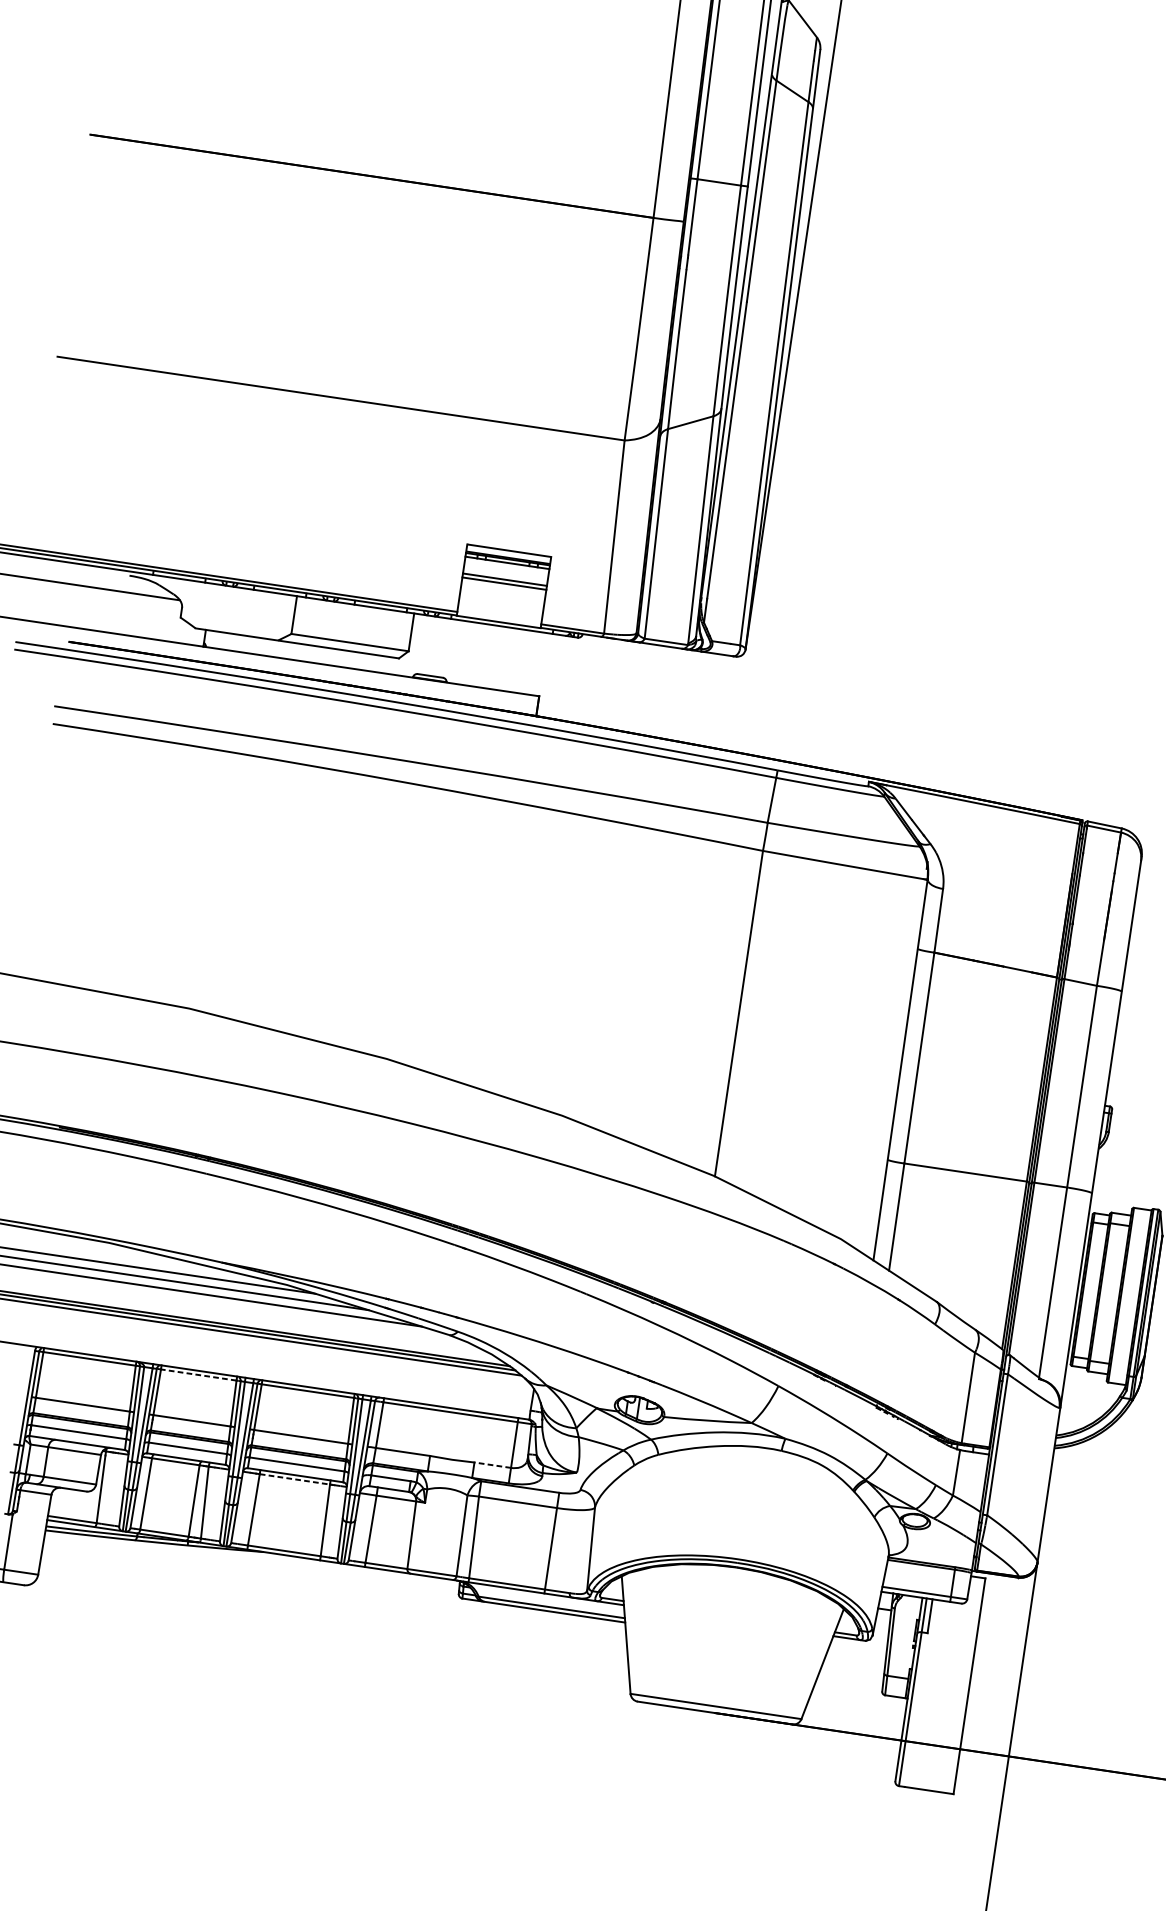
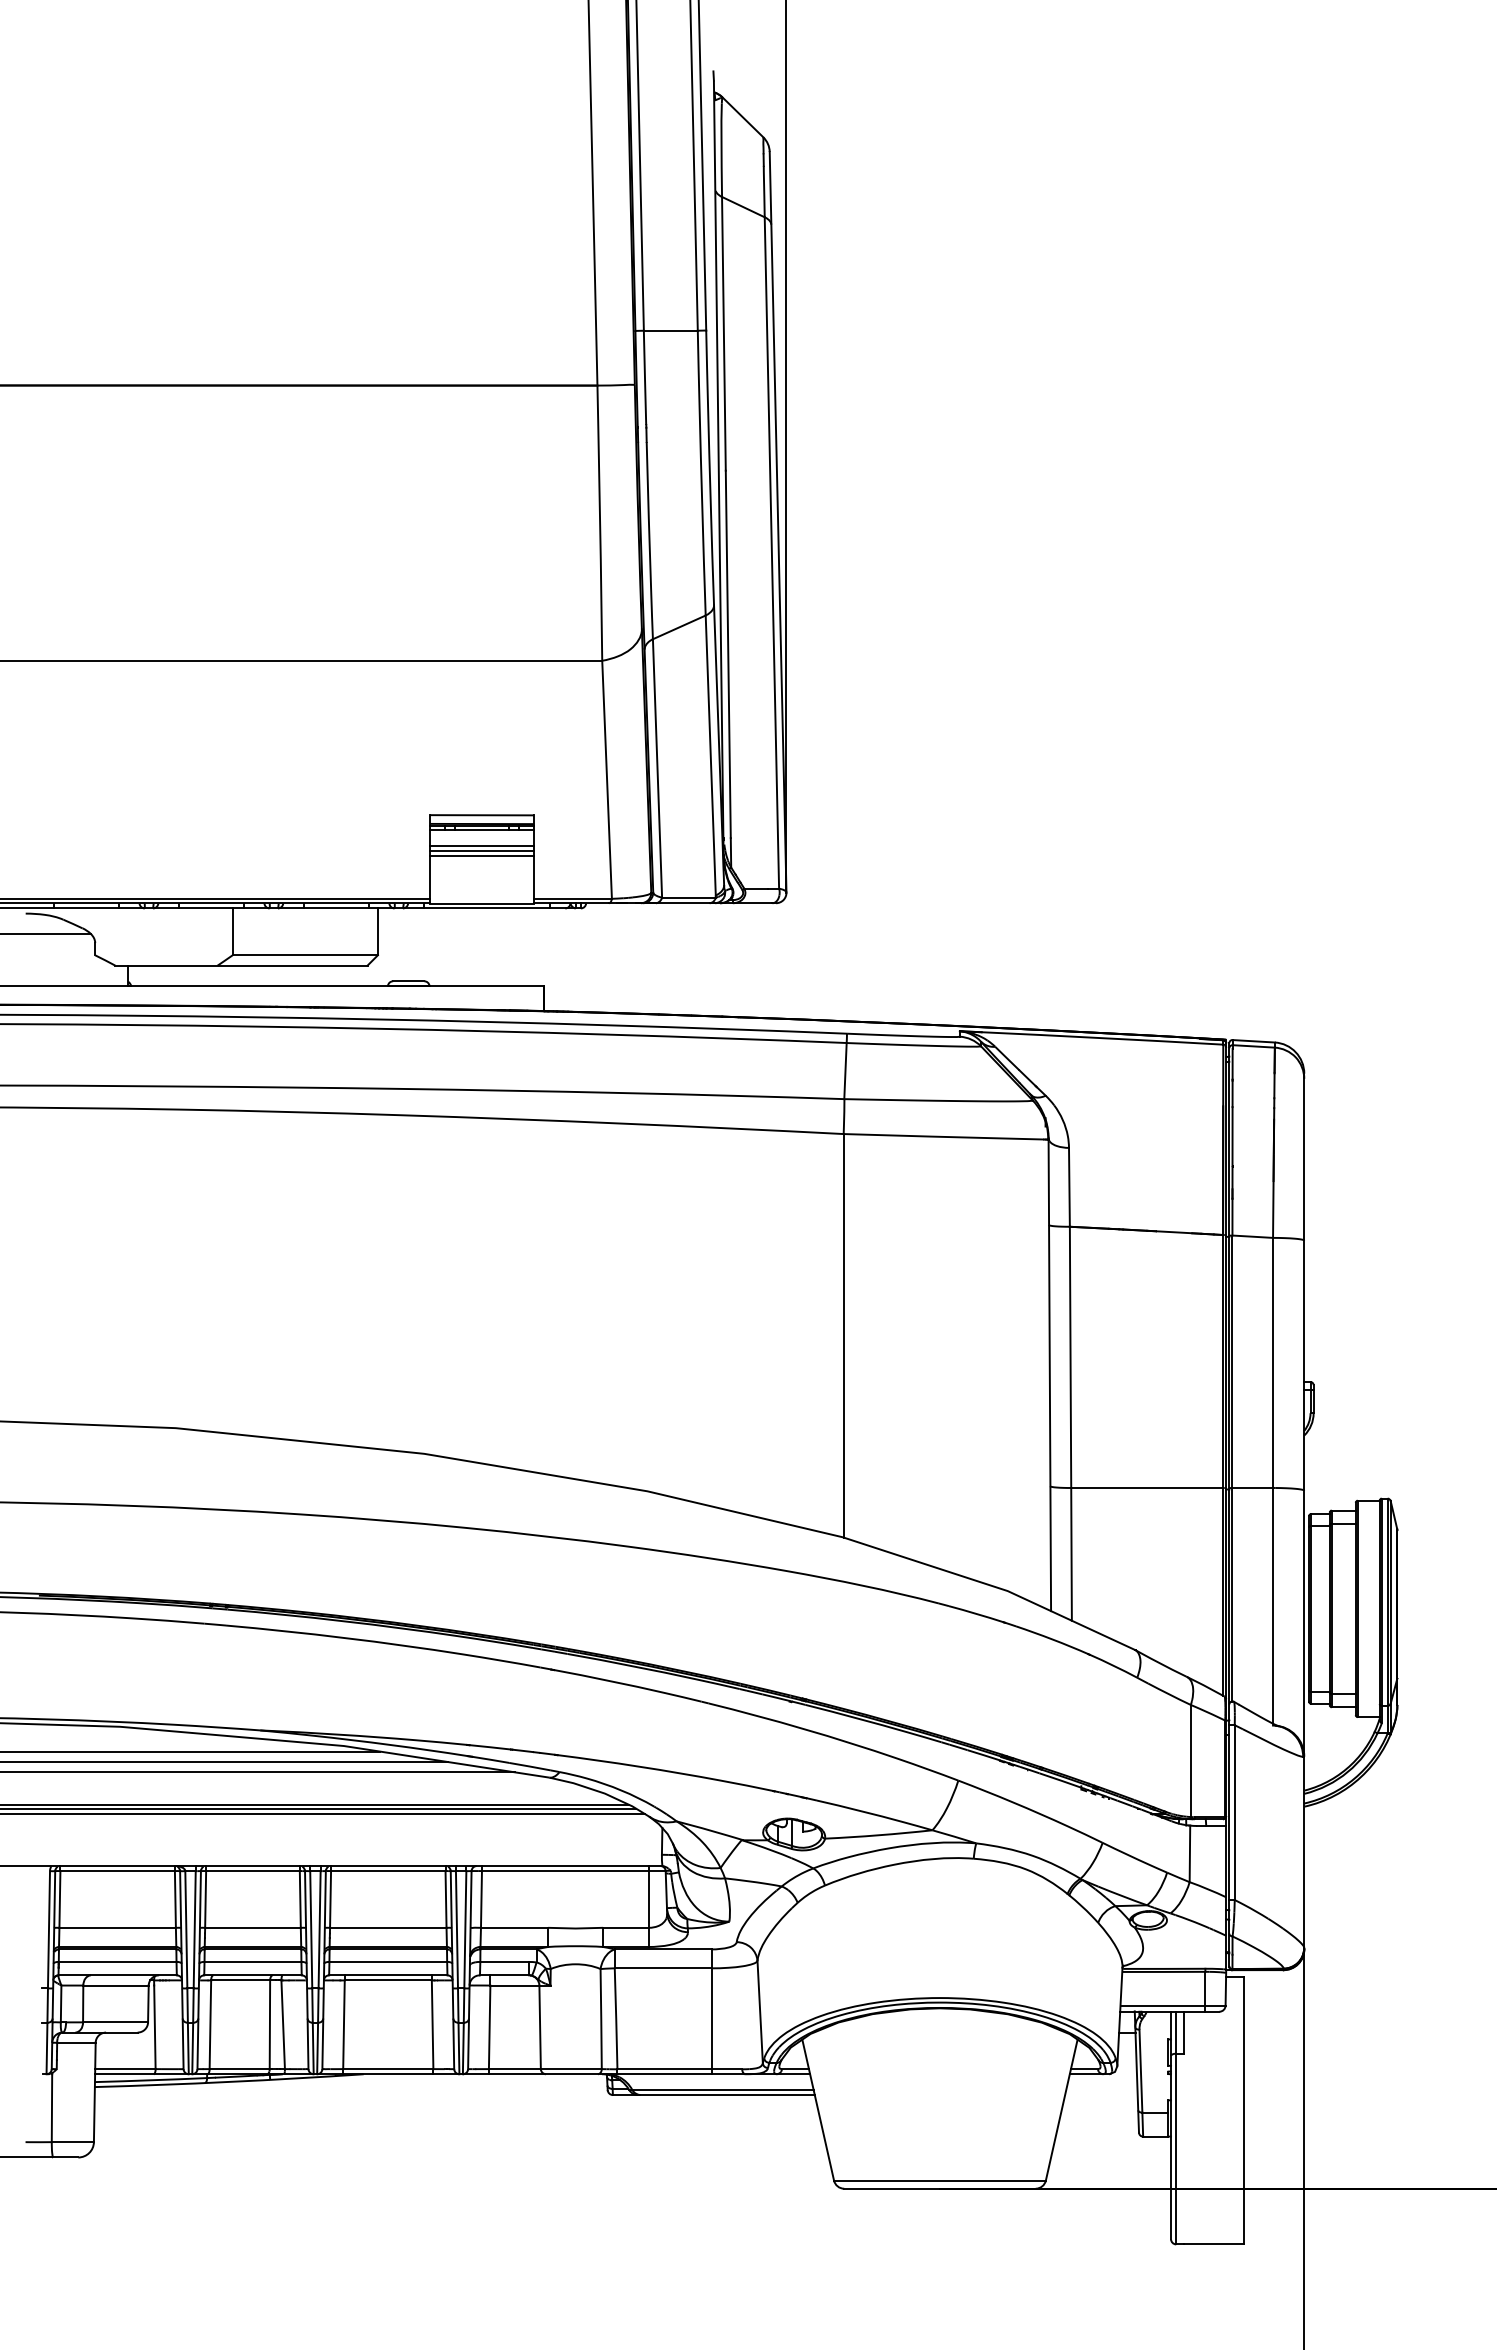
line: (505, 575) -> (481, 845), added
line: (198, 1375) -> (252, 1871), dashed -> solid
line: (492, 1464) -> (625, 1927), dashed -> solid
line: (295, 1479) -> (388, 1980), dashed -> solid

